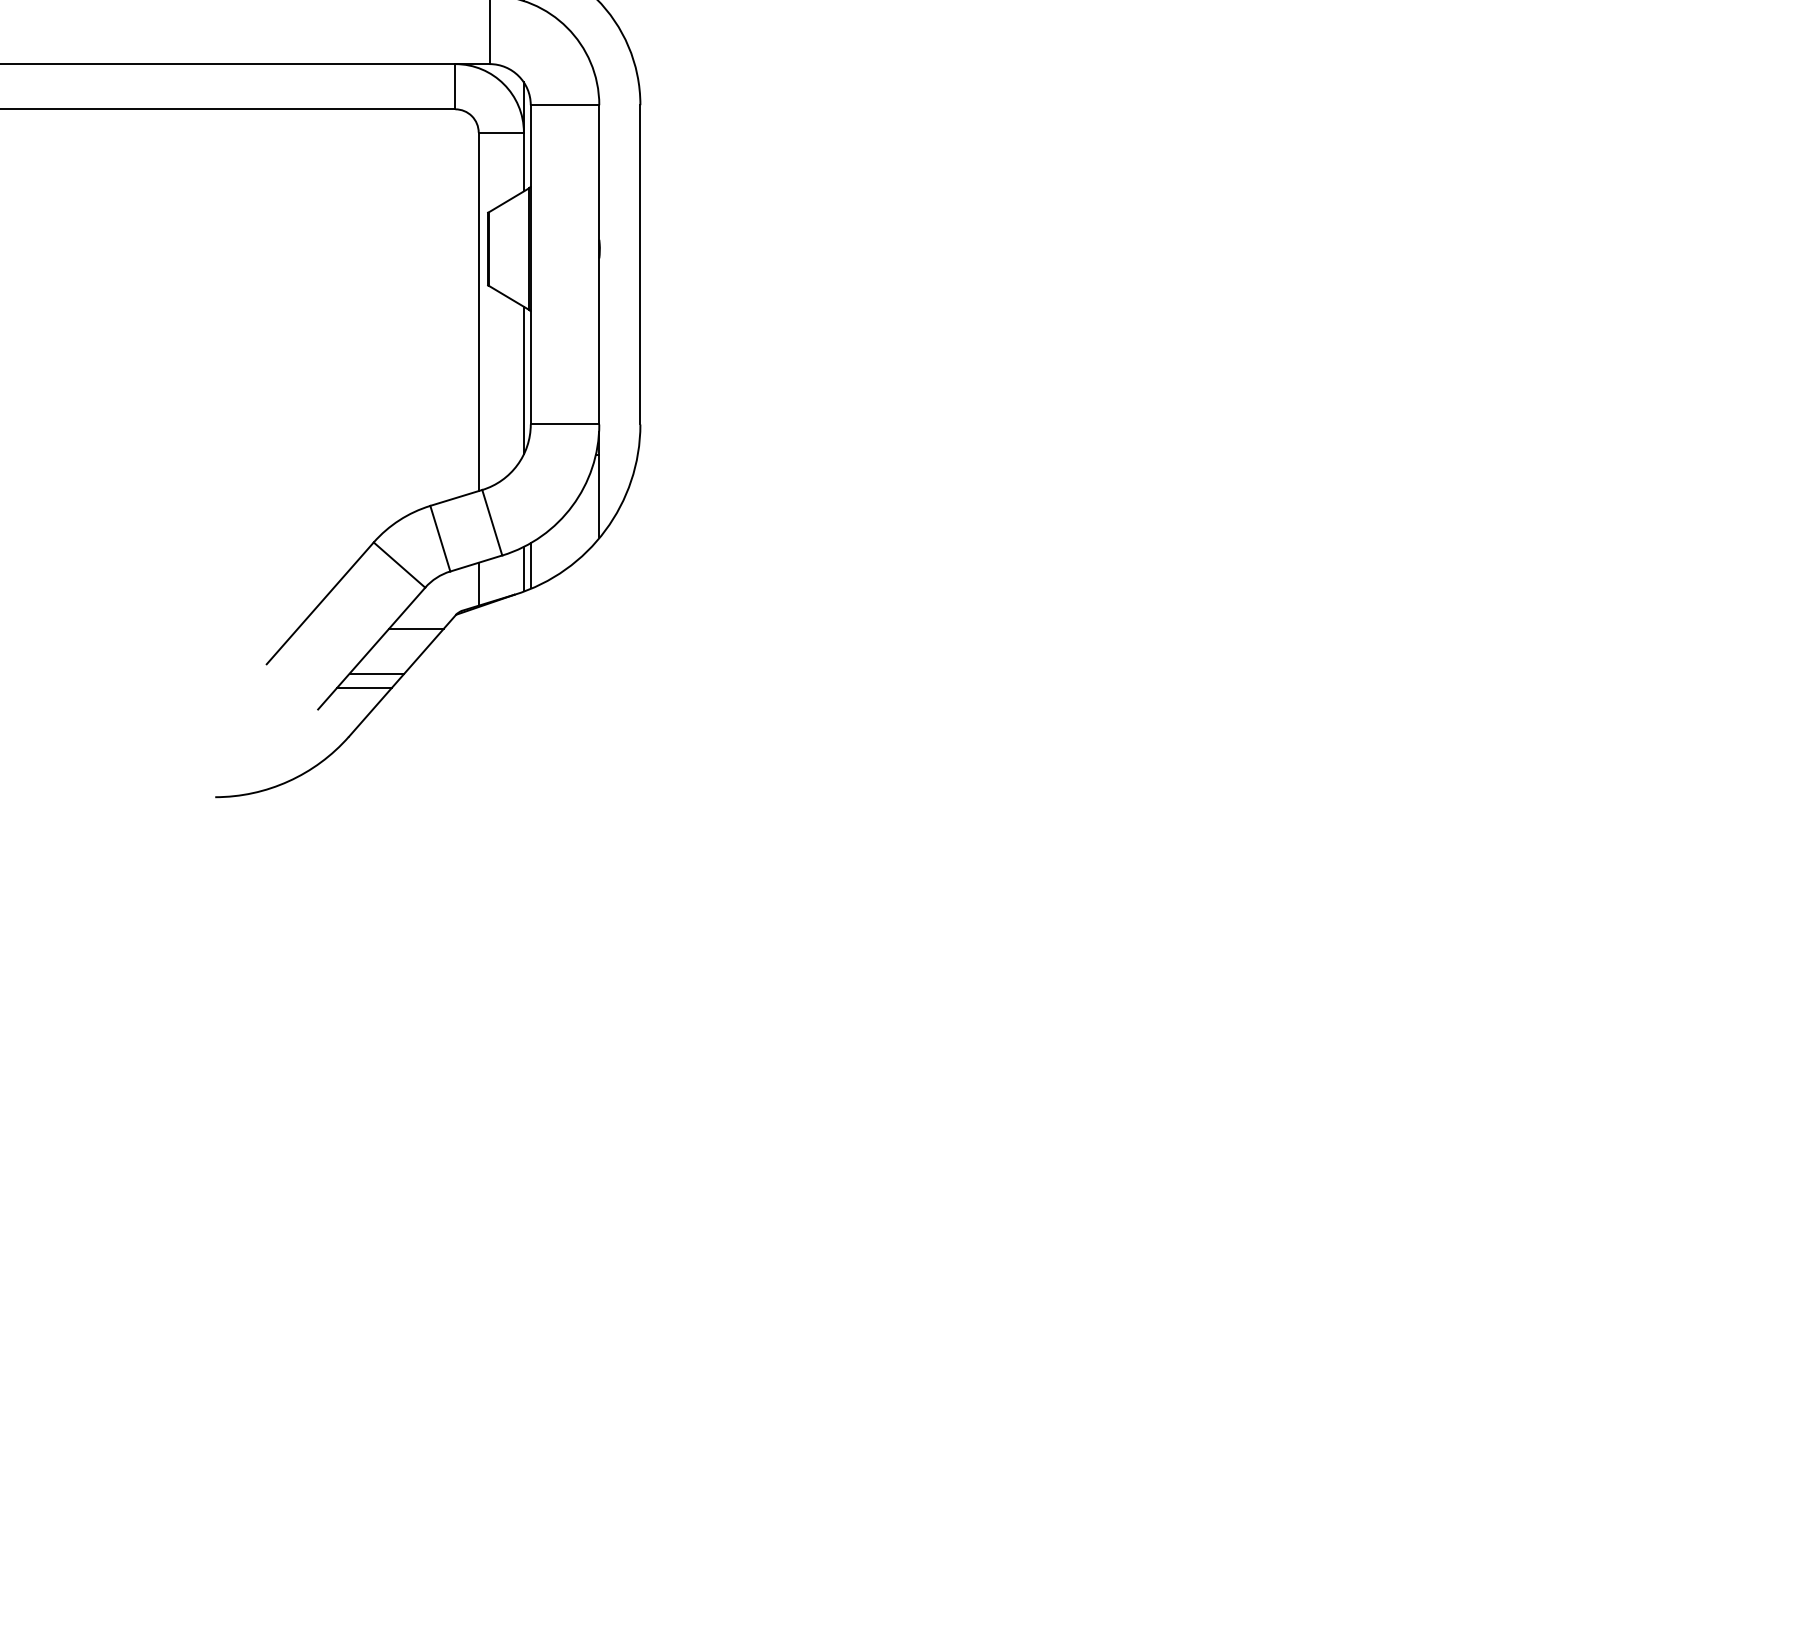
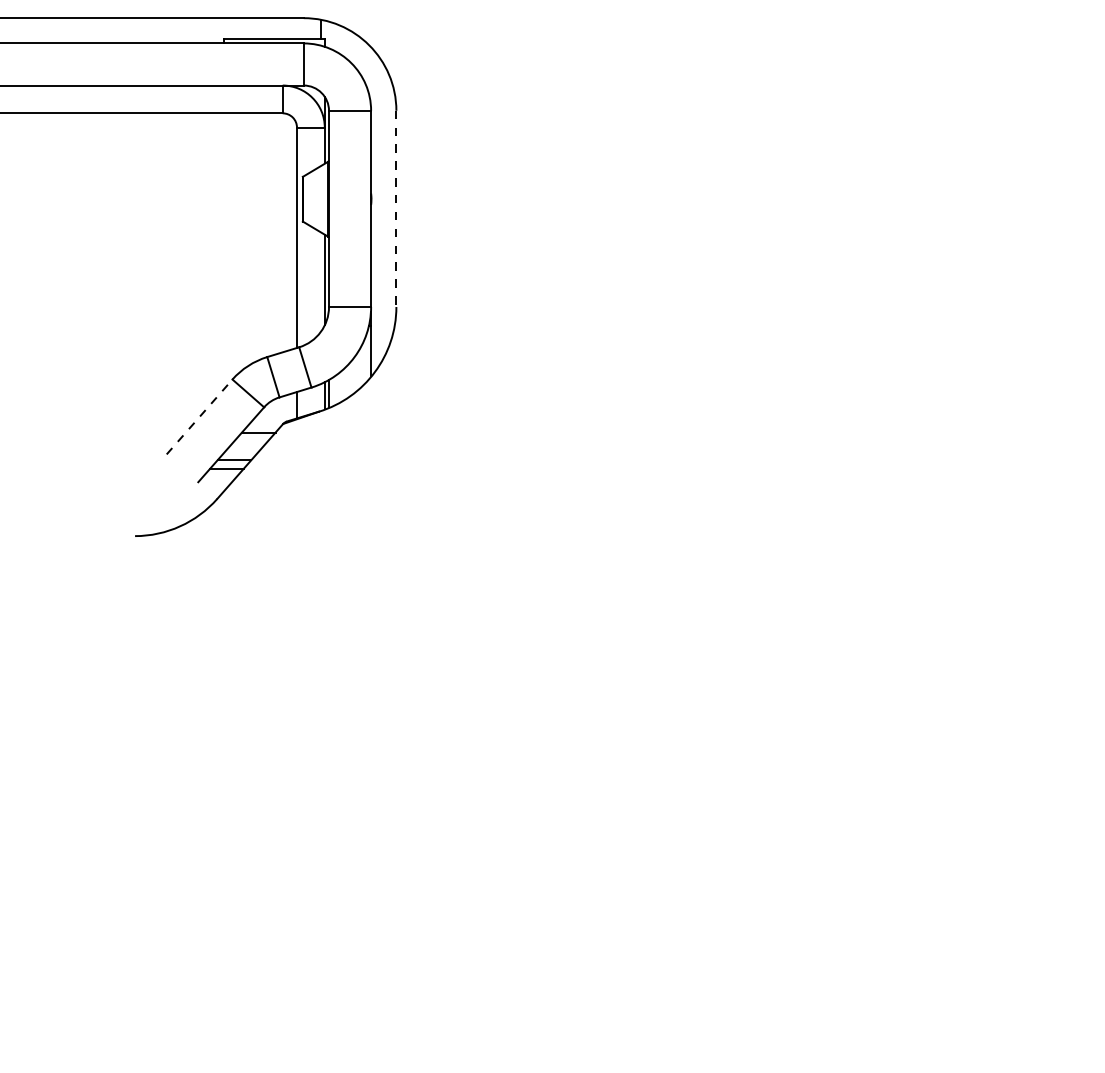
line: (640, 265) -> (396, 209), solid -> dashed
line: (320, 602) -> (199, 416), solid -> dashed

